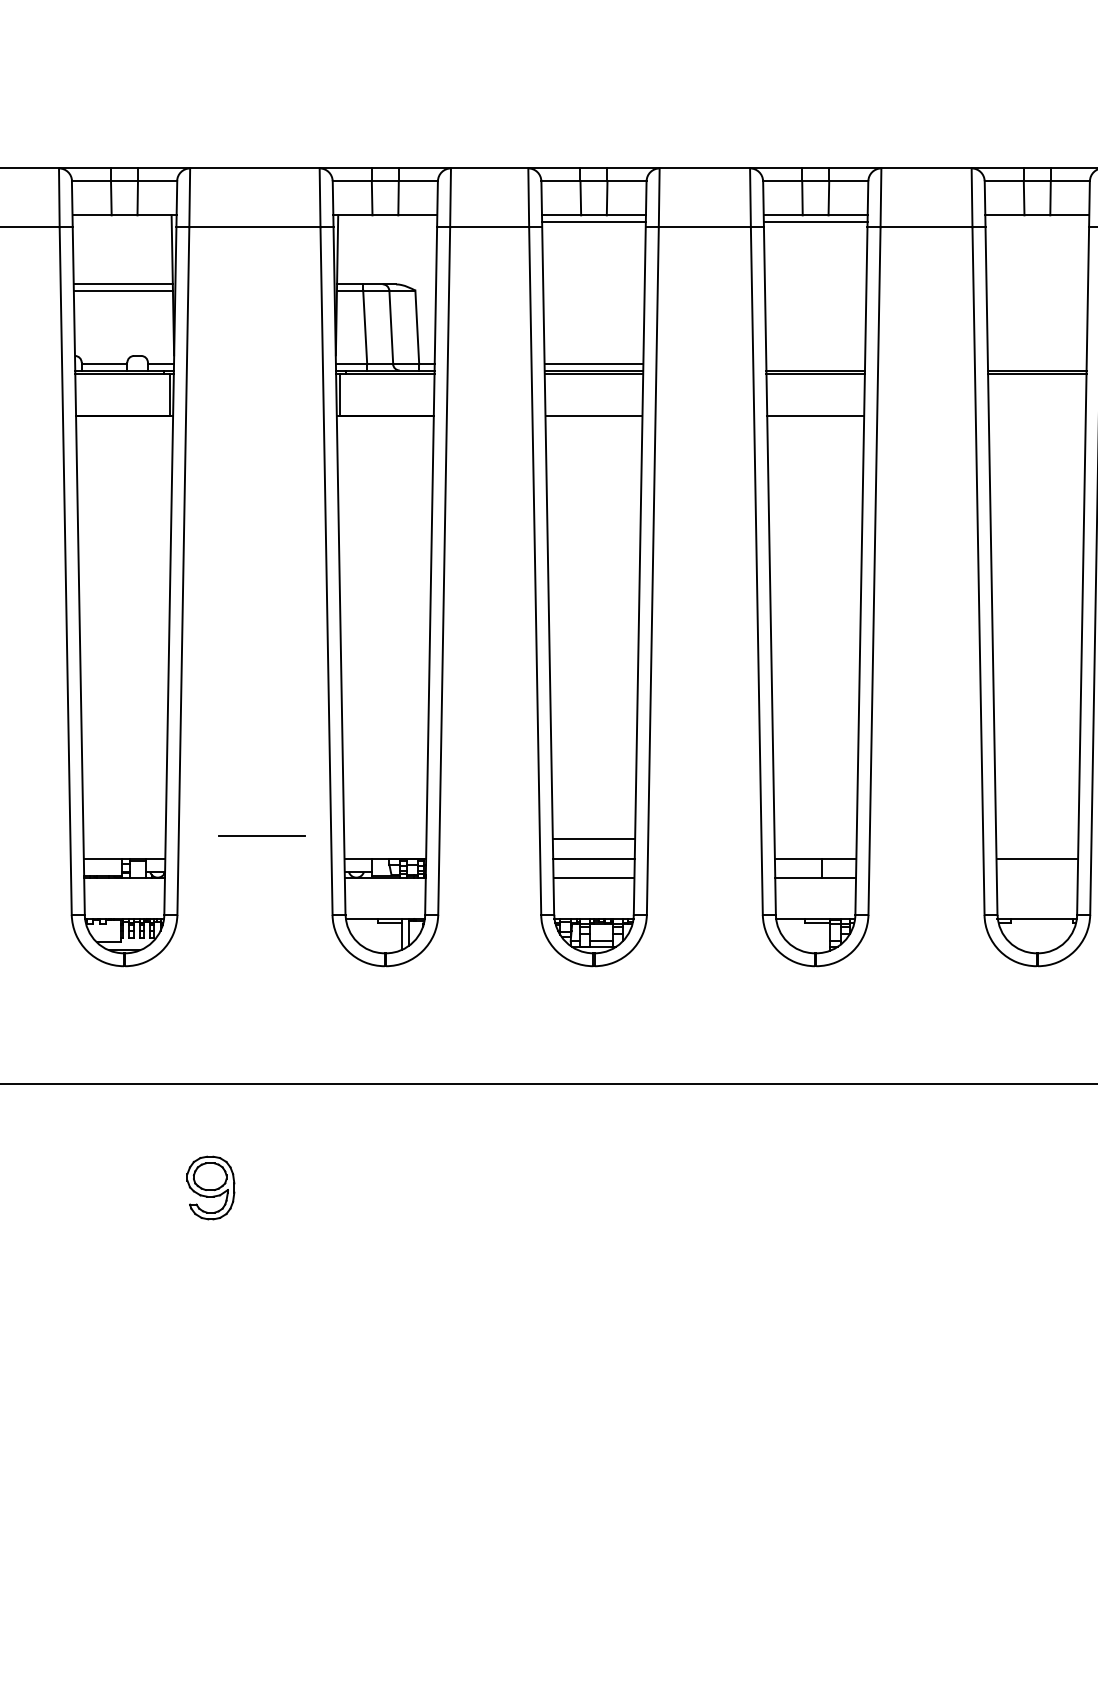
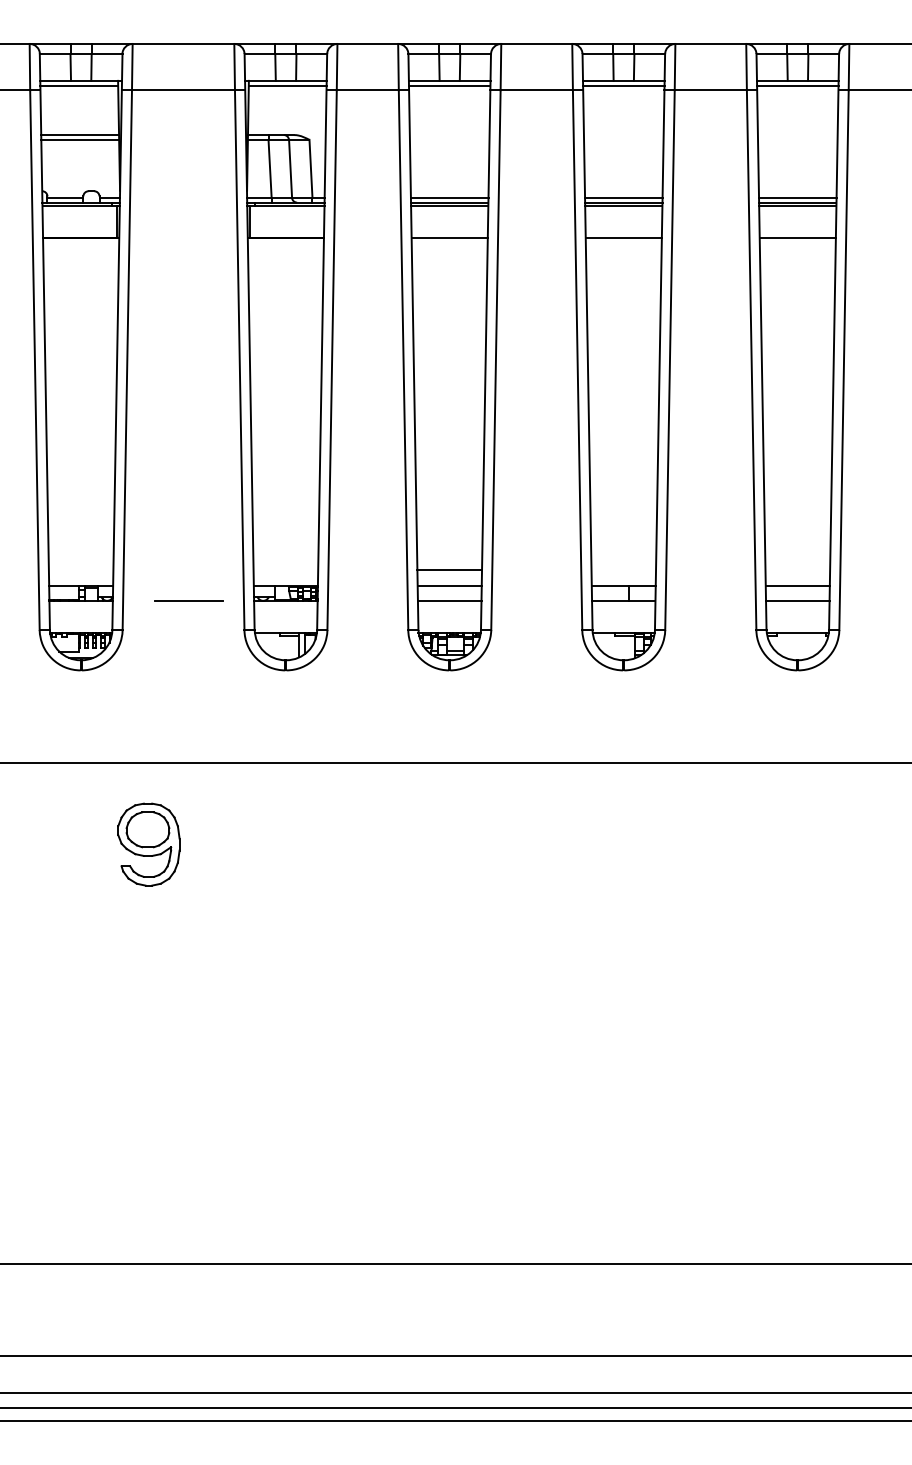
line: (122, 221) -> (79, 85), added
line: (387, 221) -> (287, 85), added
line: (1036, 221) -> (797, 85), added
line: (815, 363) -> (623, 197), added
line: (1036, 363) -> (797, 197), added
line: (1036, 416) -> (797, 238), added
line: (261, 835) -> (188, 600), moved
line: (1036, 877) -> (797, 600), added
part: (210, 1187) -> (148, 844), size x1.67

